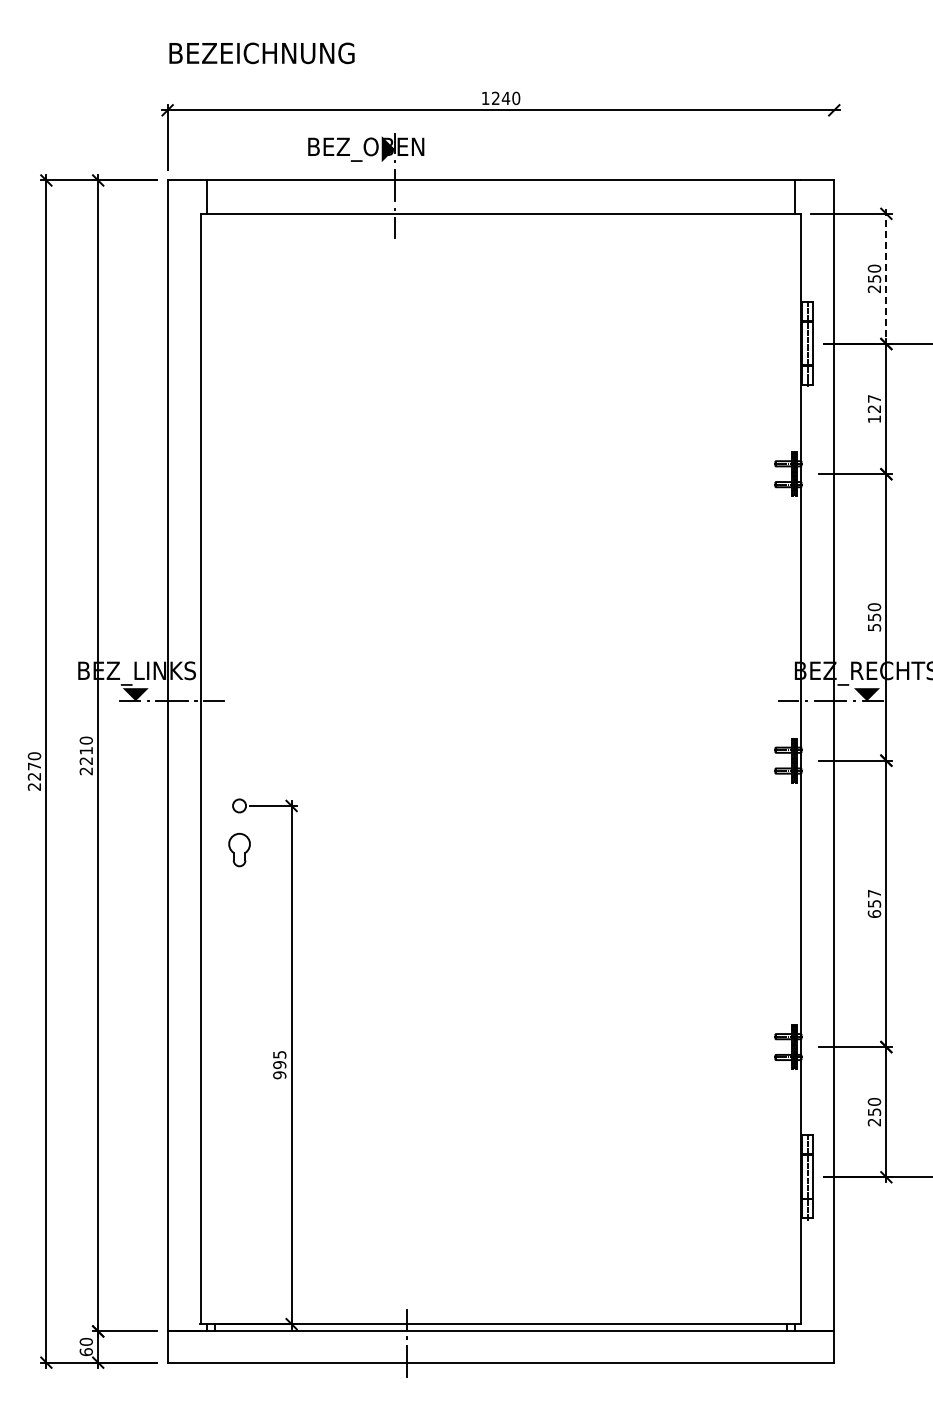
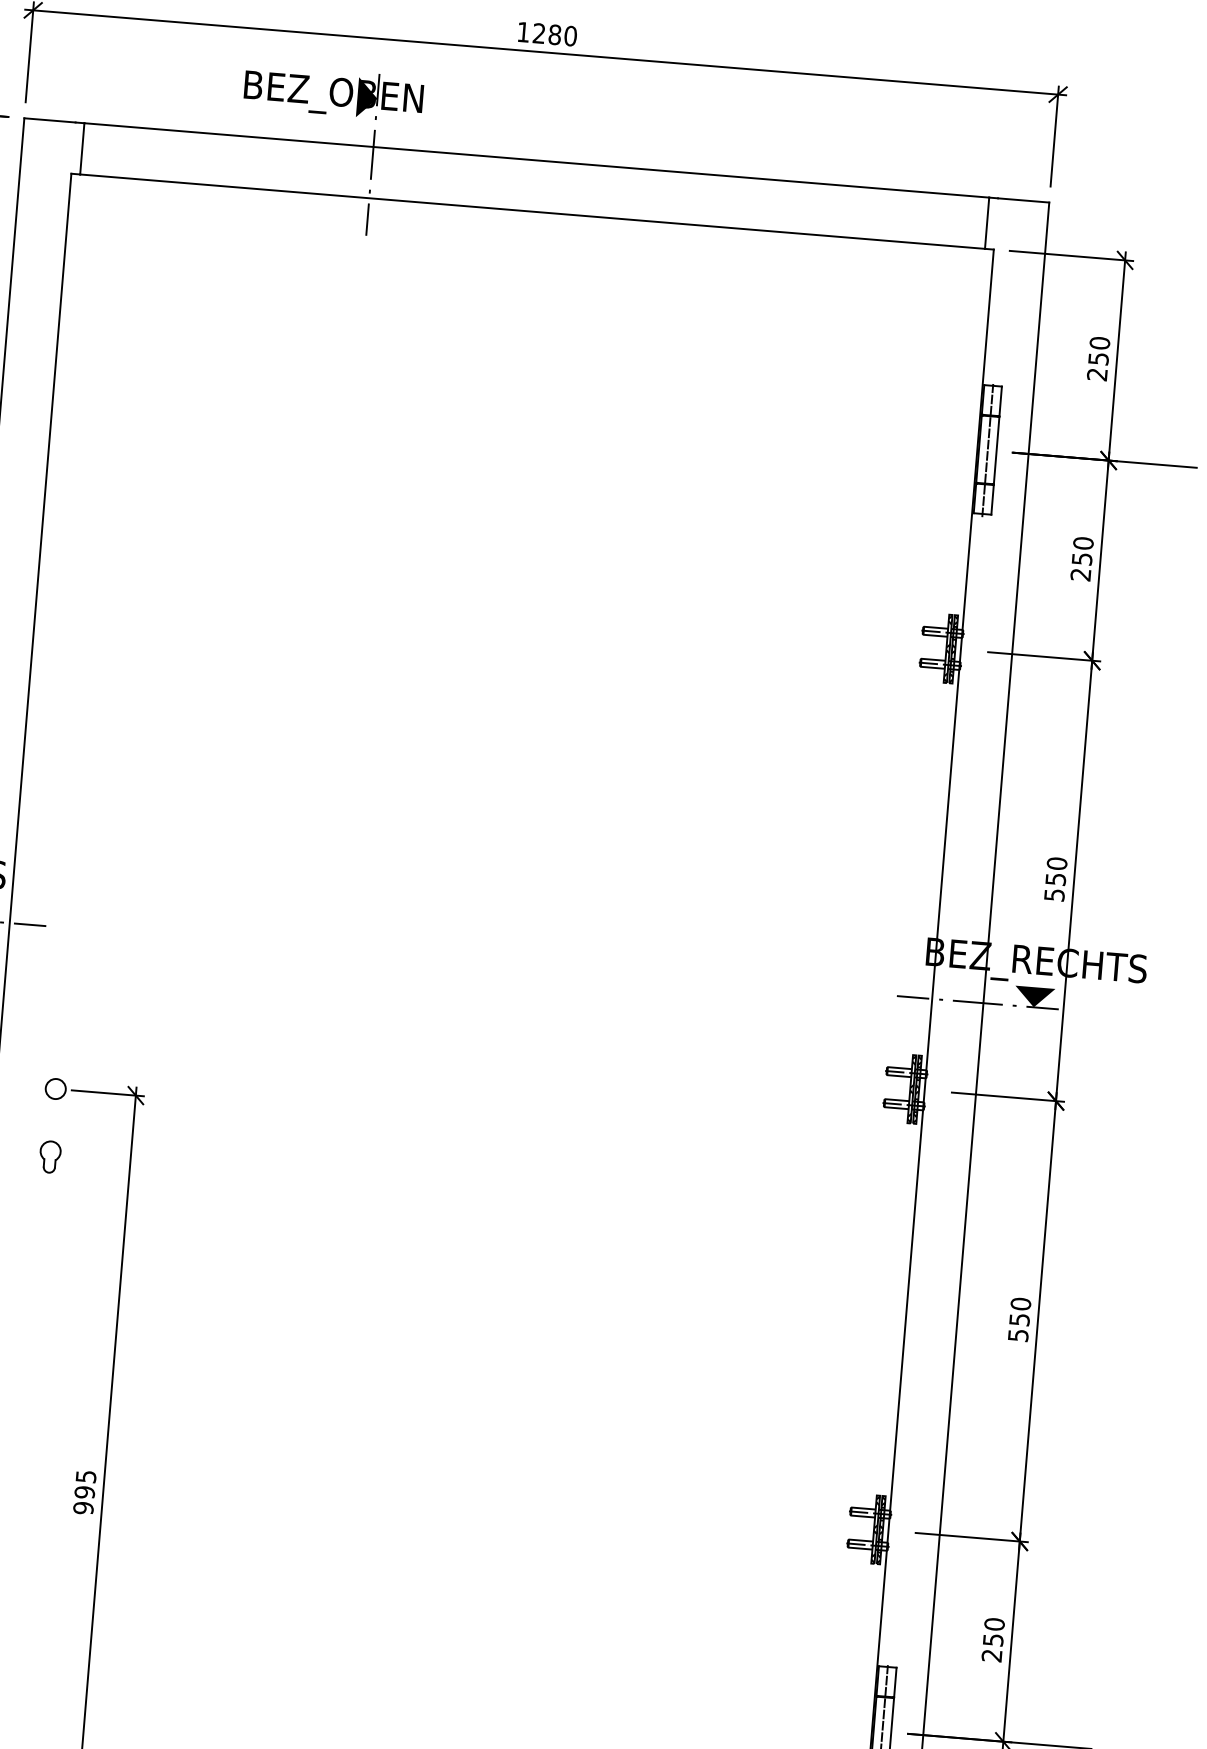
text: (505, 98) -> (554, 34), 1240 -> 1280
line: (834, 137) -> (1055, 136), added
line: (886, 279) -> (1117, 361), dashed -> solid
text: (874, 408) -> (1082, 558), 127 -> 250
part: (239, 850) -> (50, 1157), size x0.62
text: (874, 903) -> (1019, 1319), 657 -> 550

